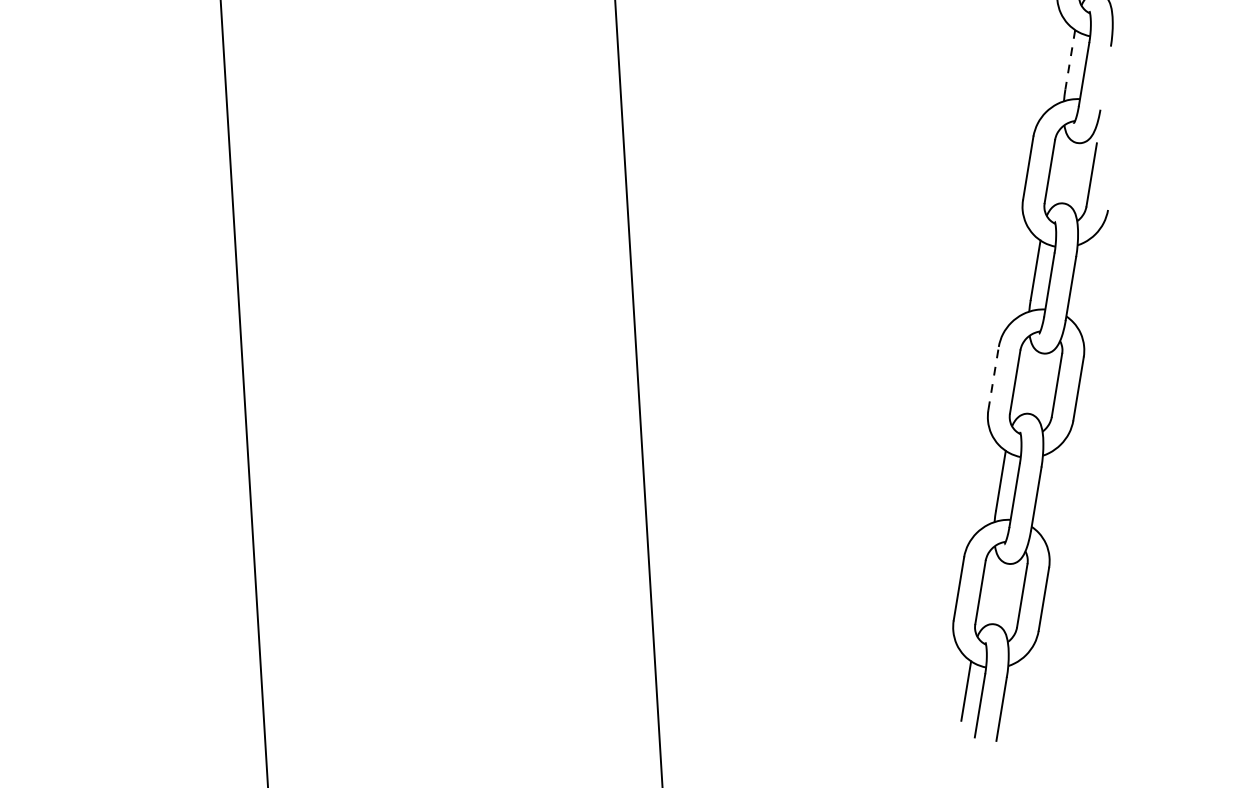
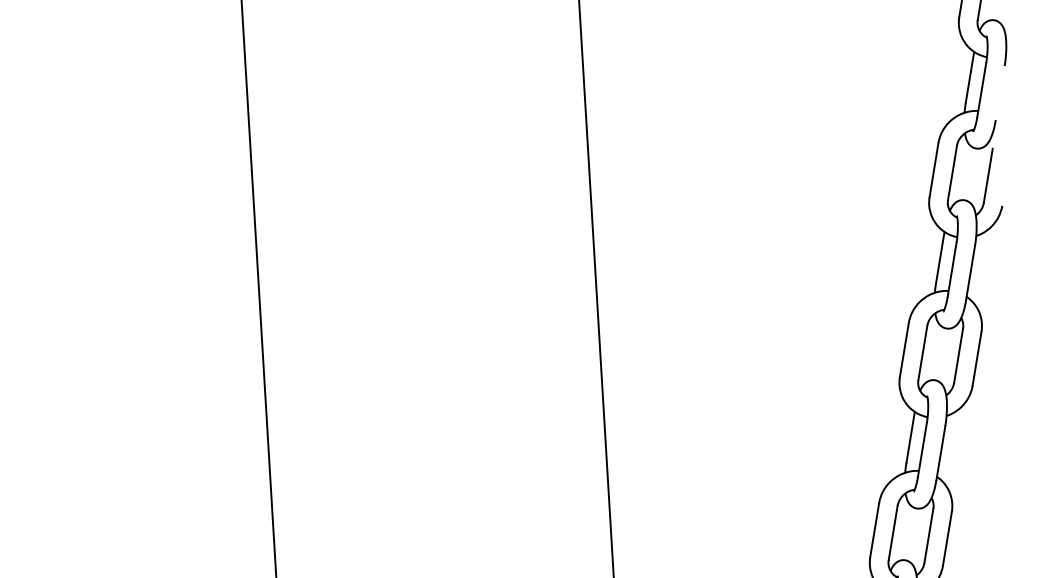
line: (1070, 60) -> (970, 77), dashed -> solid
line: (993, 378) -> (904, 349), dashed -> solid

